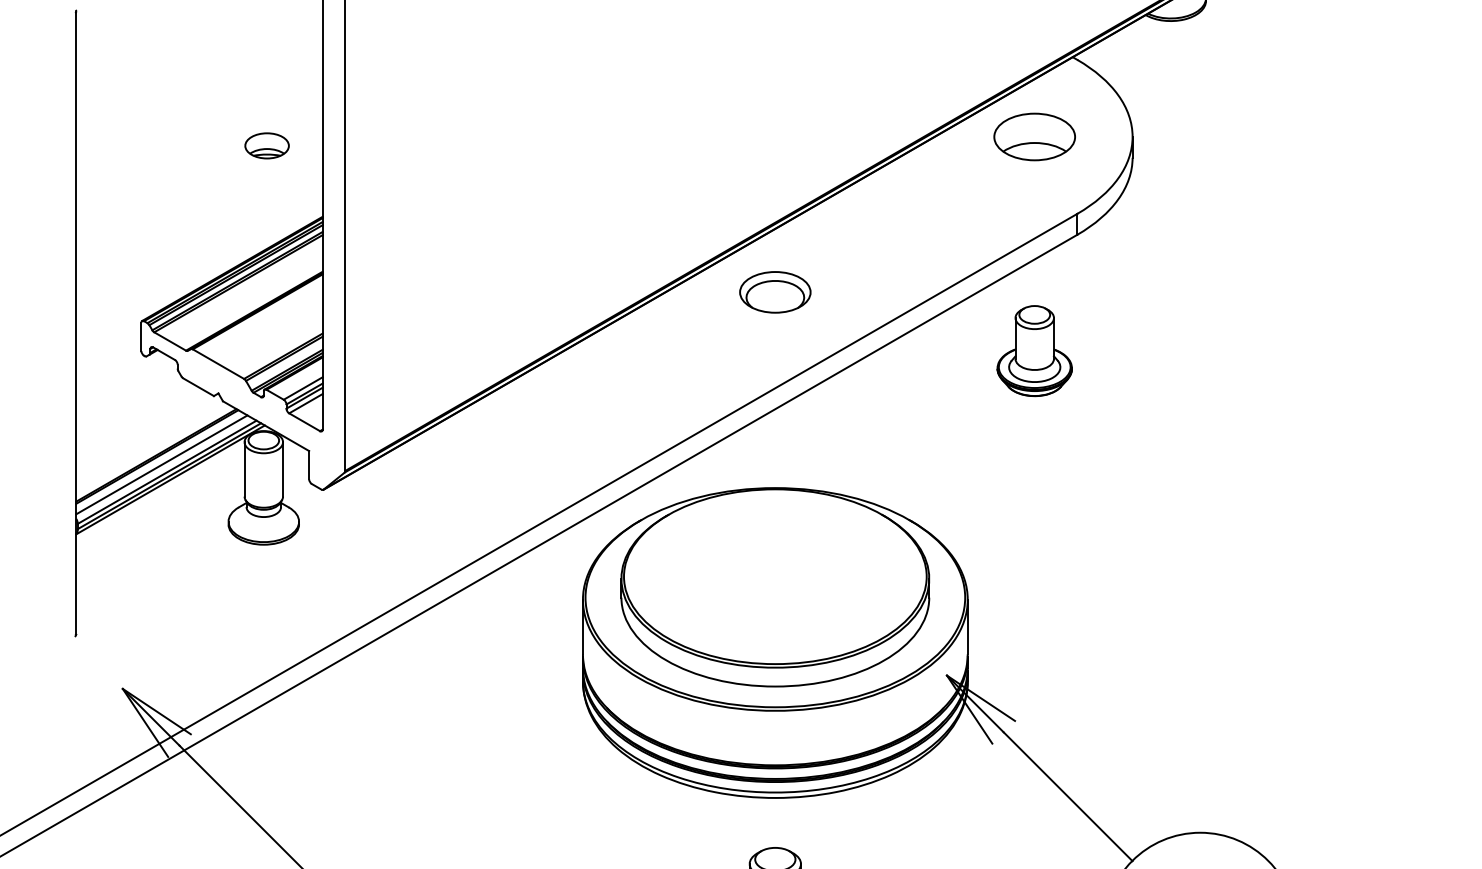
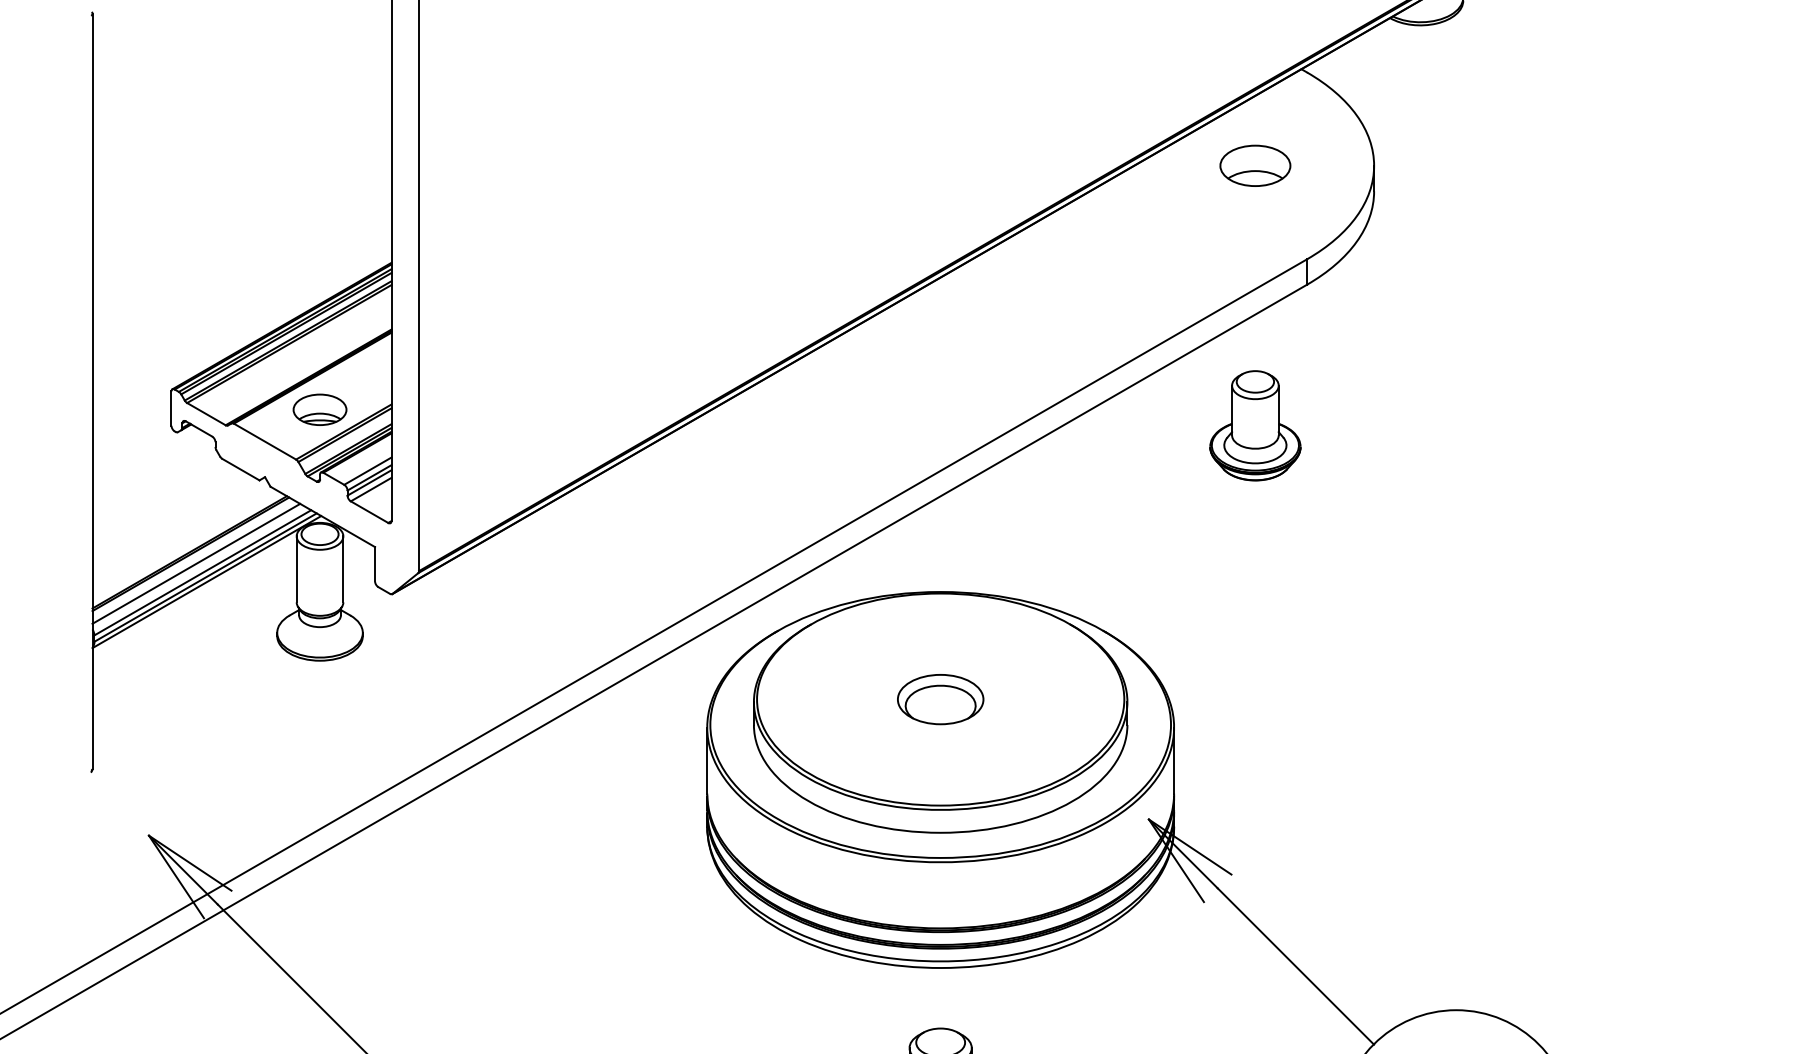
part: (1034, 136) -> (1255, 165), size x0.71
part: (266, 145) -> (319, 409), moved
part: (775, 292) -> (940, 699), moved

